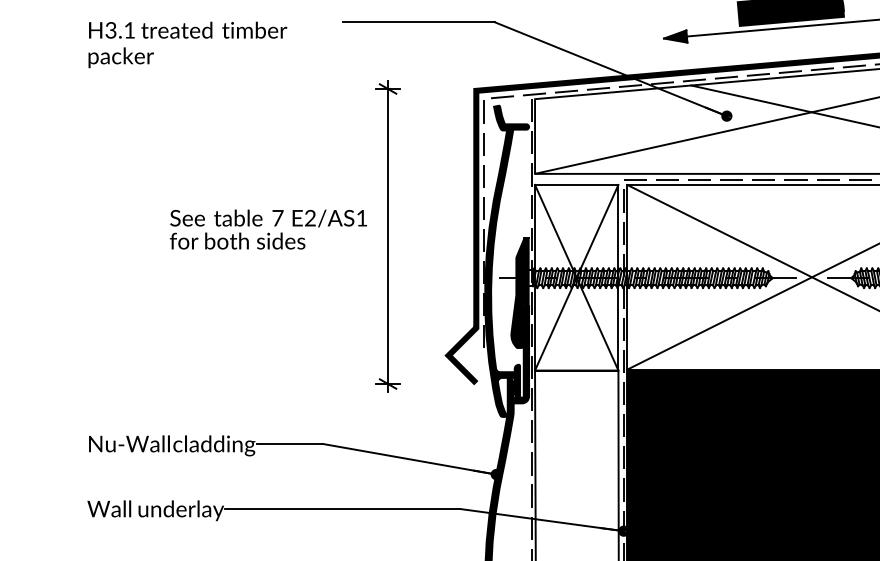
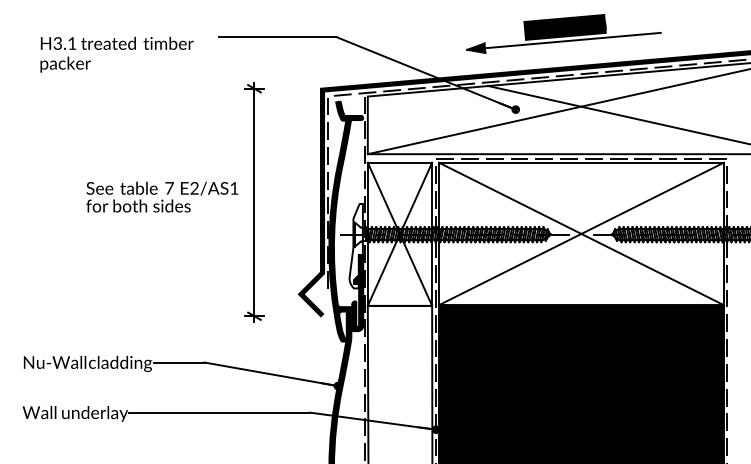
text: (187, 44) -> (116, 54), moved
fill: (519, 293) -> (355, 246), removed

